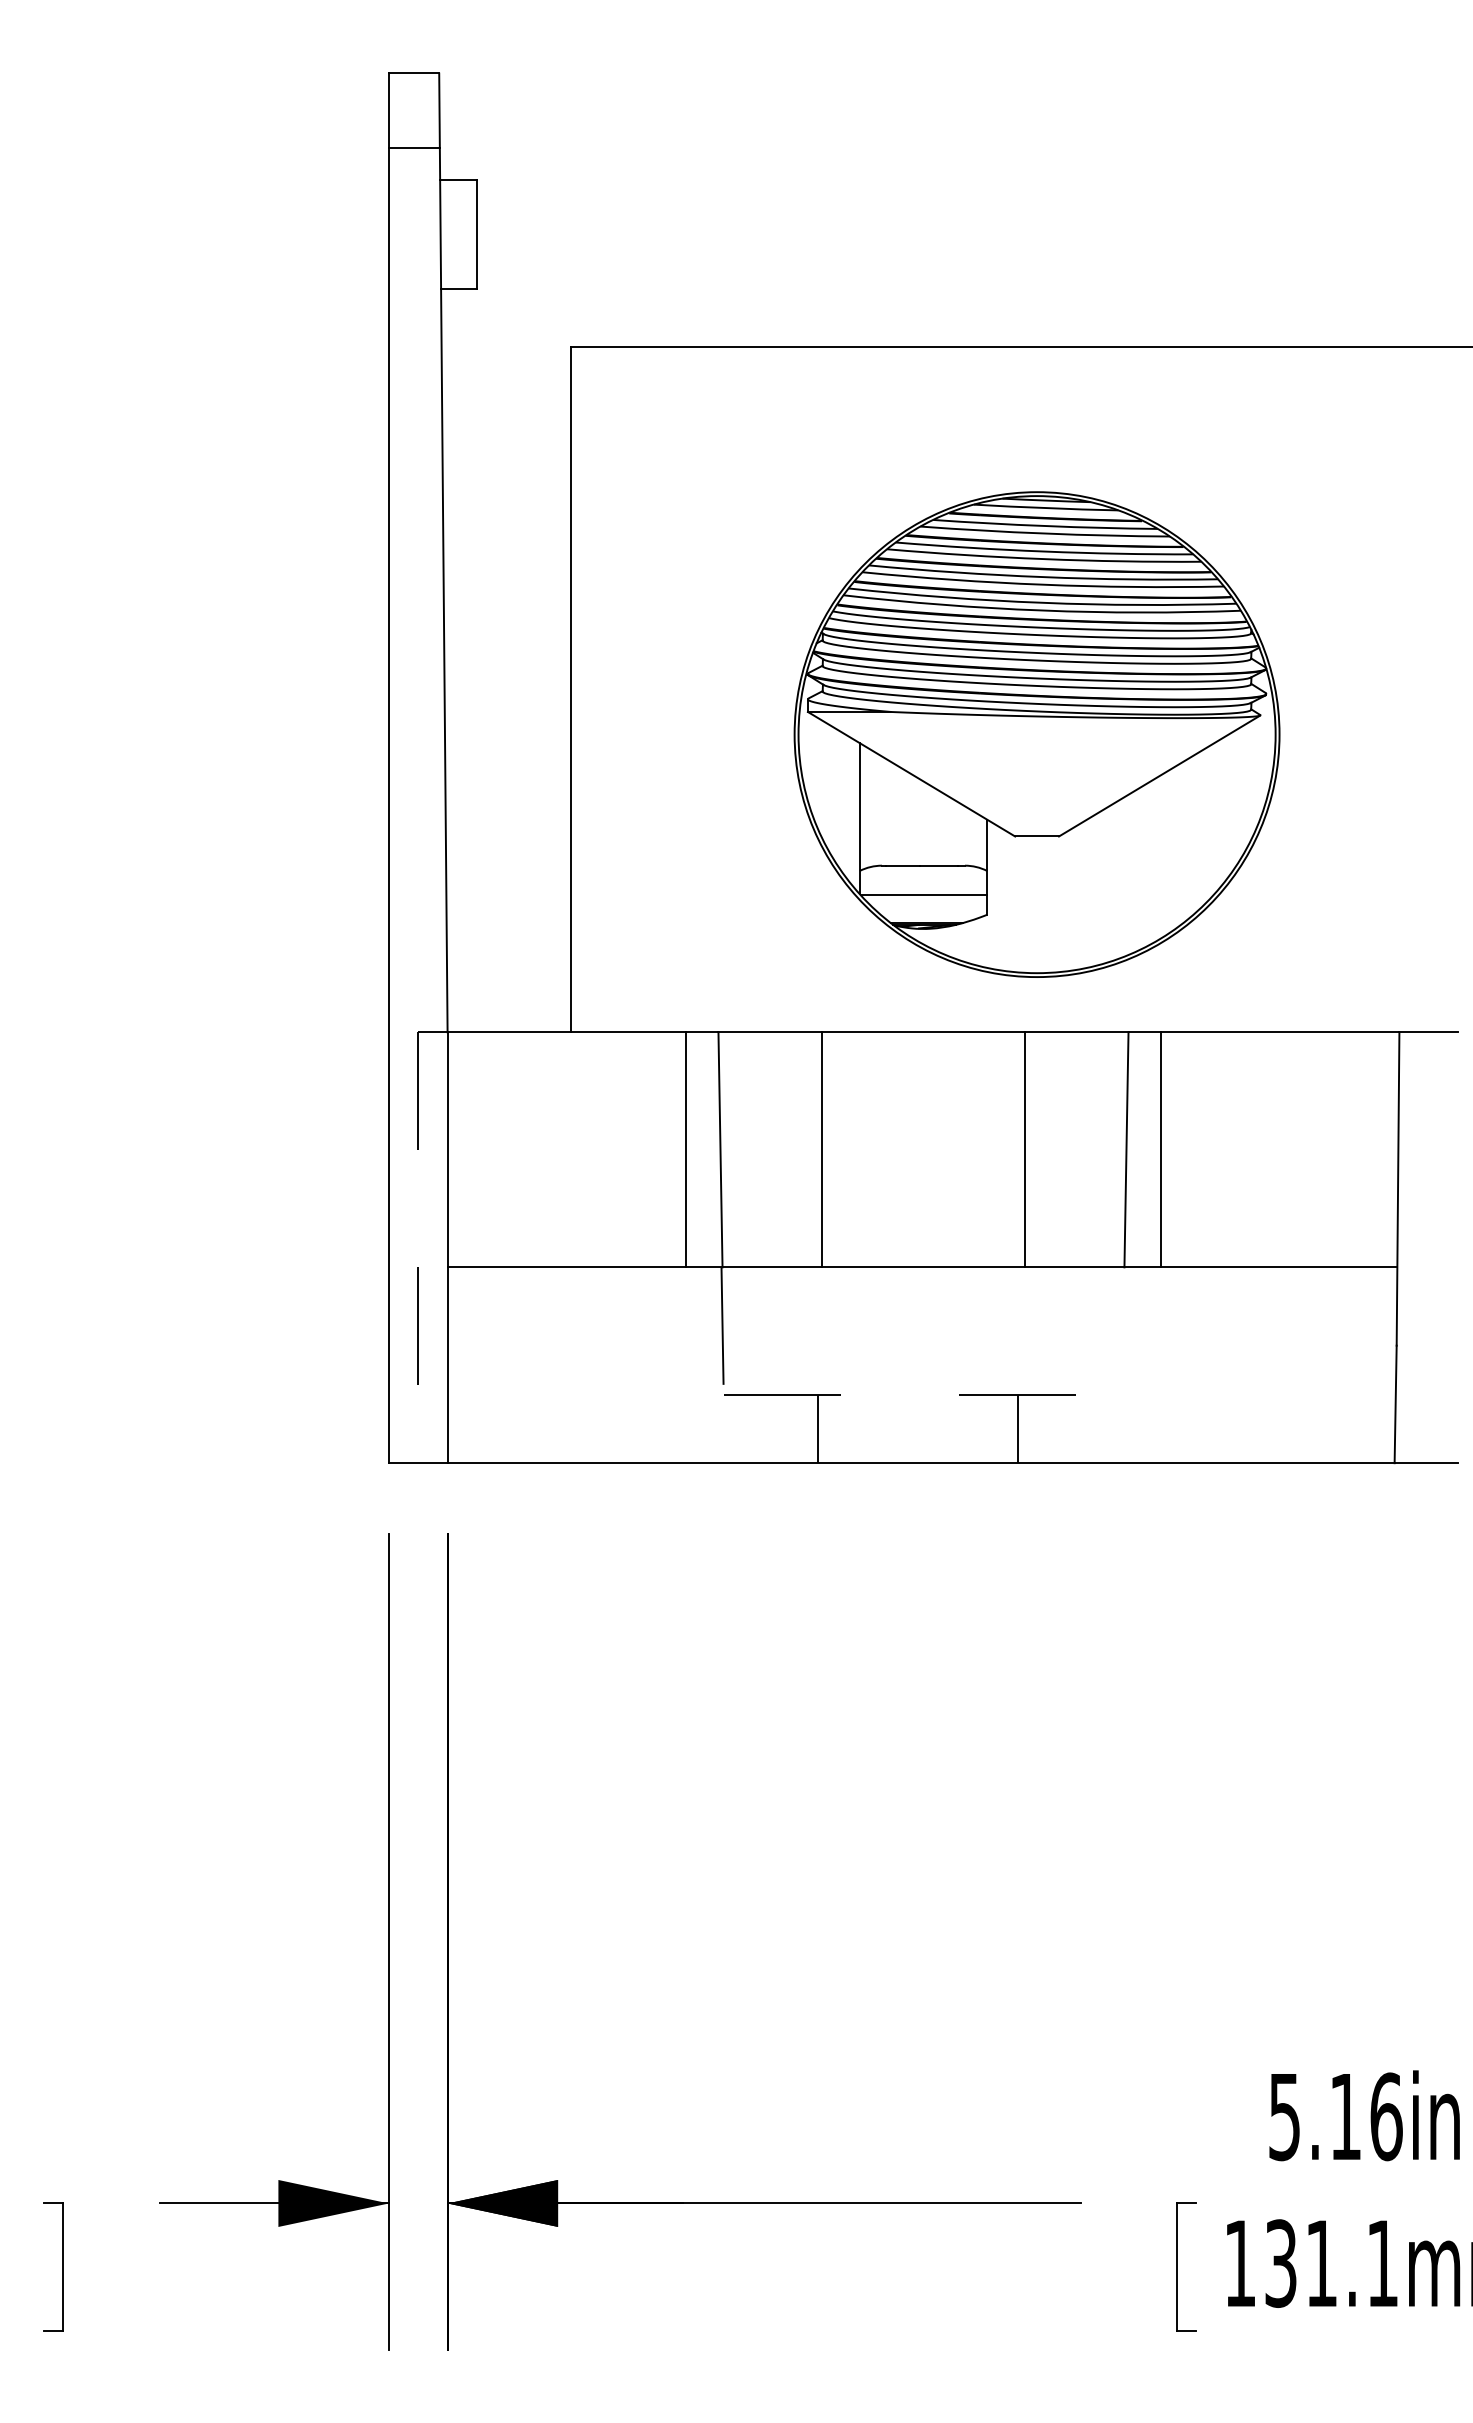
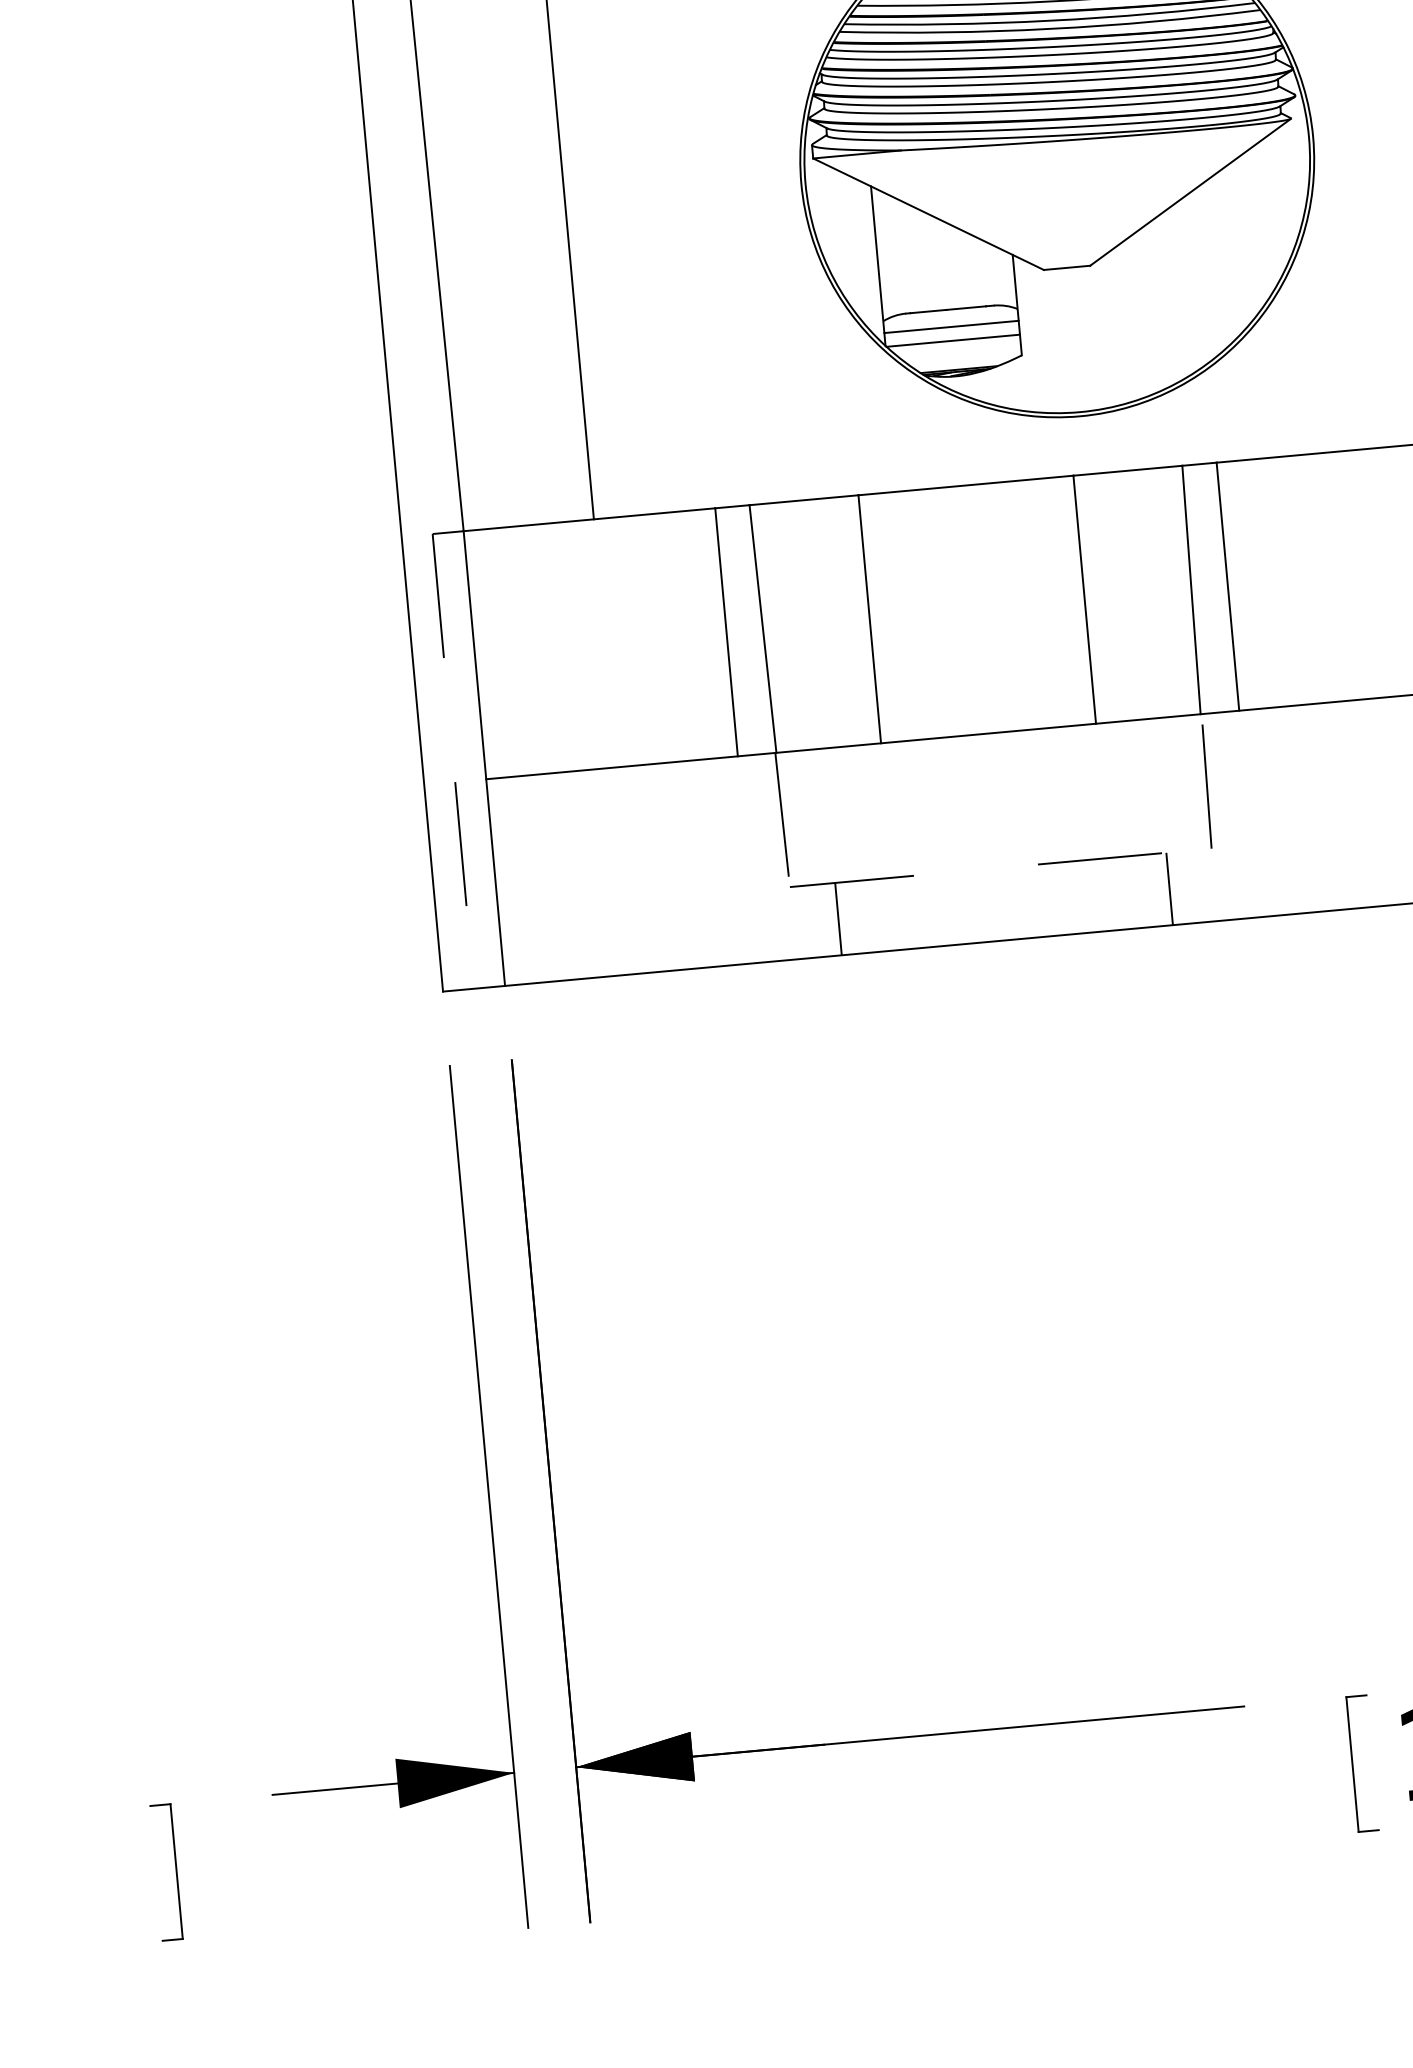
line: (923, 882) -> (951, 327), added
line: (1124, 1335) -> (1207, 786), added
line: (817, 1428) -> (838, 918), moved
line: (1018, 1428) -> (1169, 888), moved

